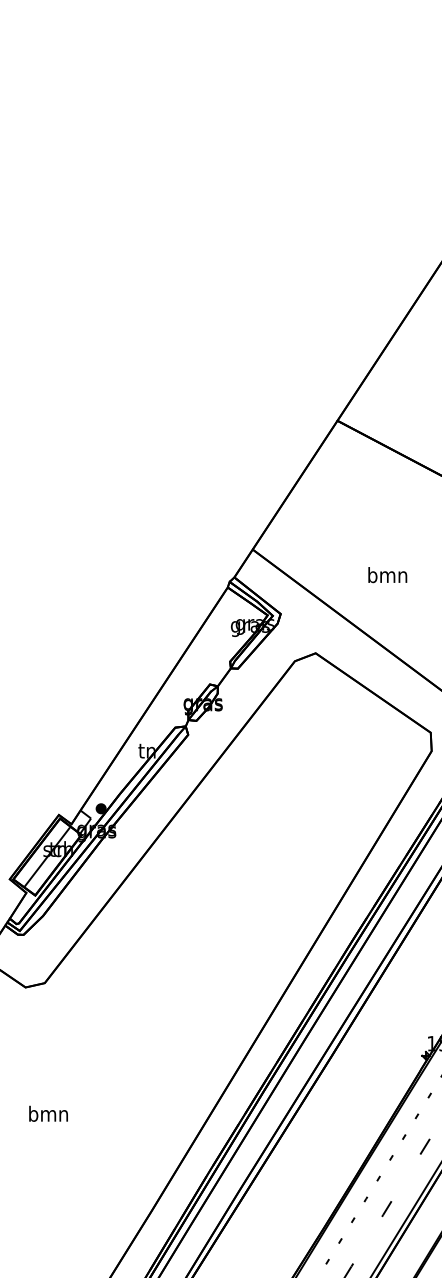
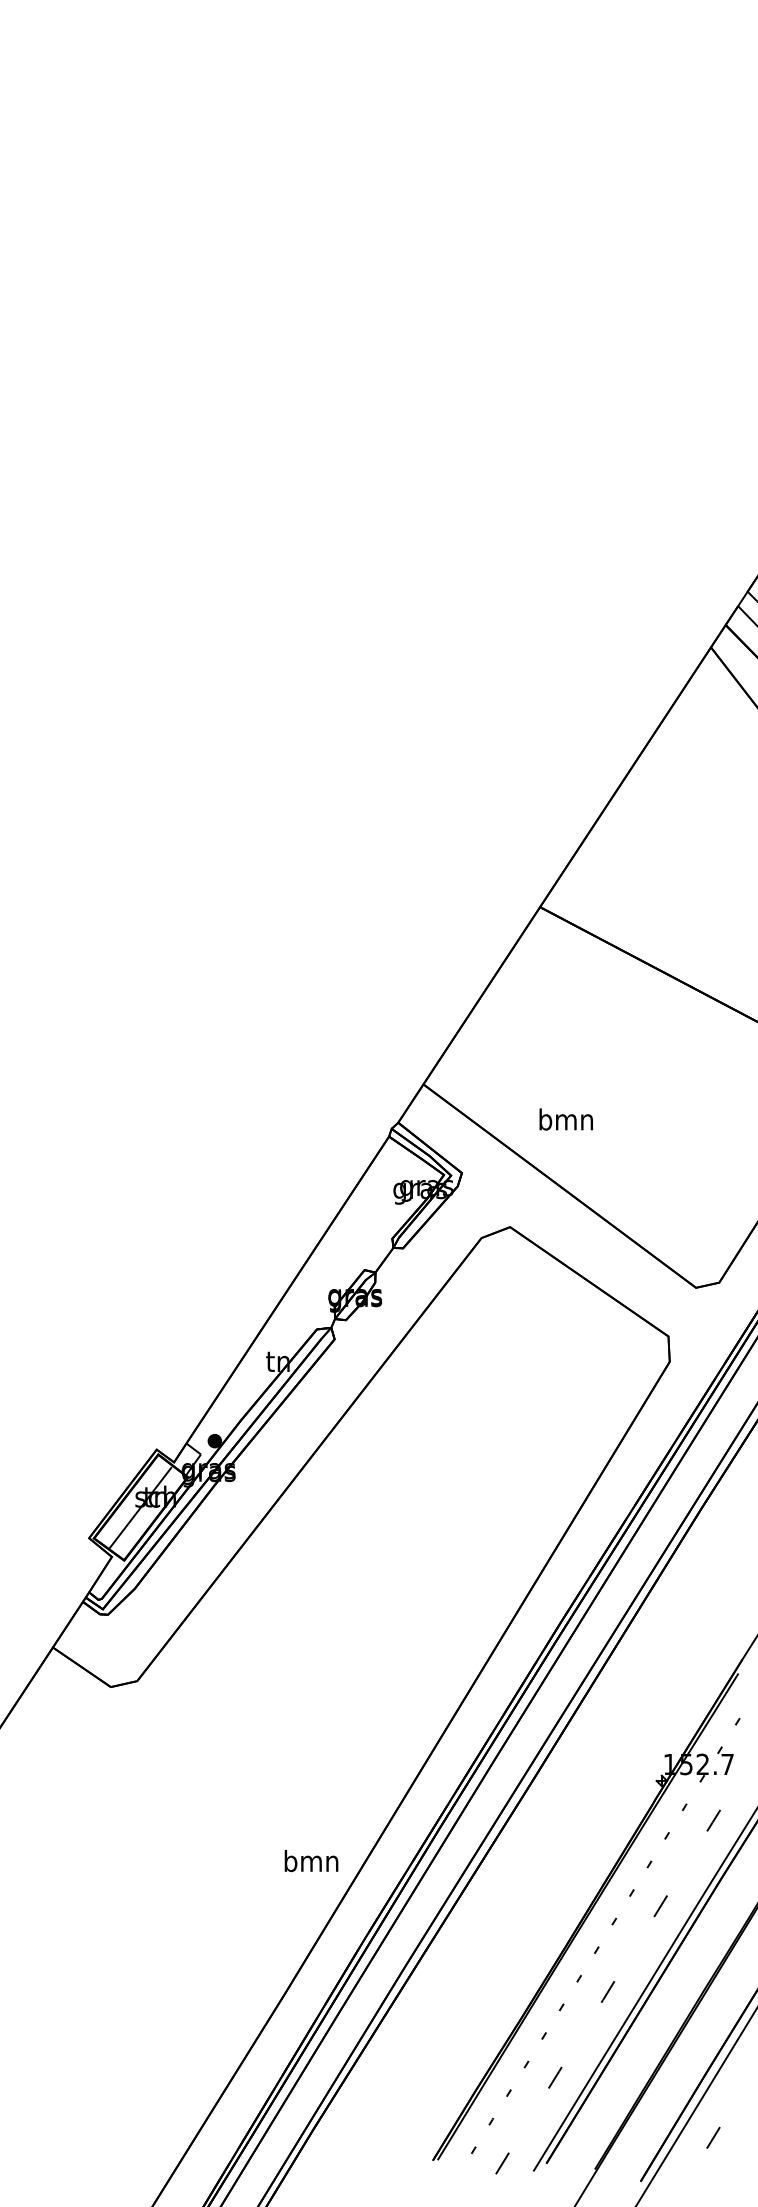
text: (387, 575) -> (565, 1119), moved
text: (48, 1114) -> (311, 1861), moved

